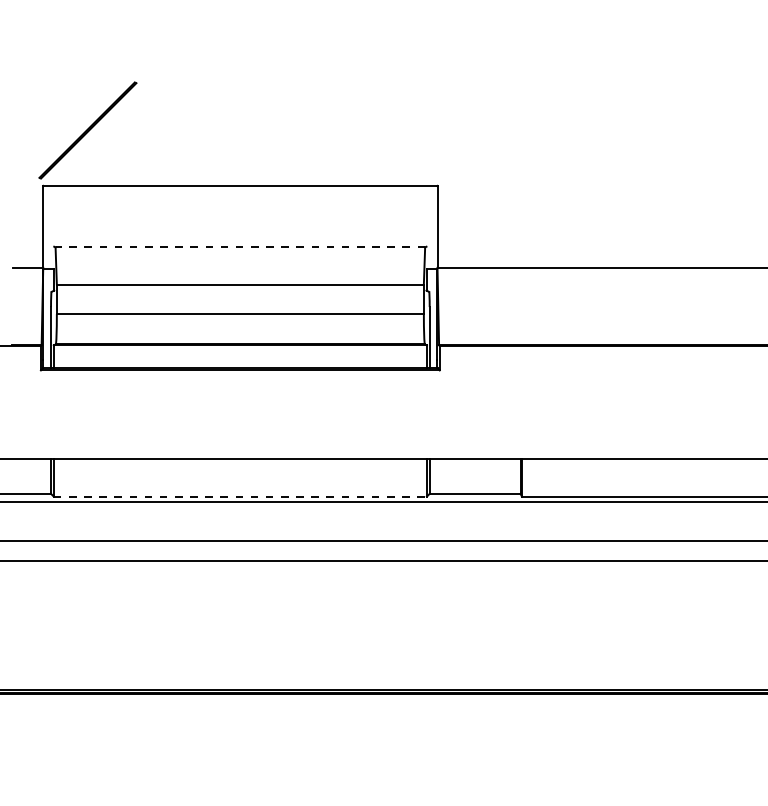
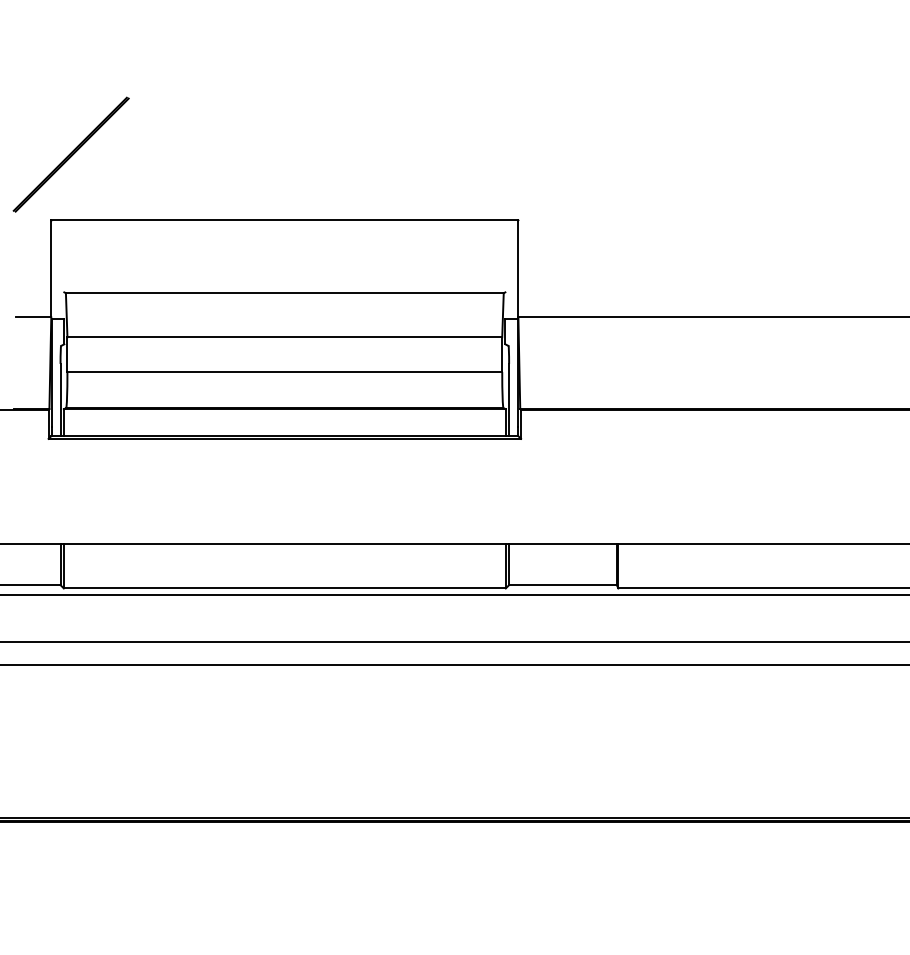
line: (87, 130) -> (70, 154), moved
line: (240, 247) -> (284, 293), dashed -> solid
line: (240, 496) -> (284, 588), dashed -> solid

